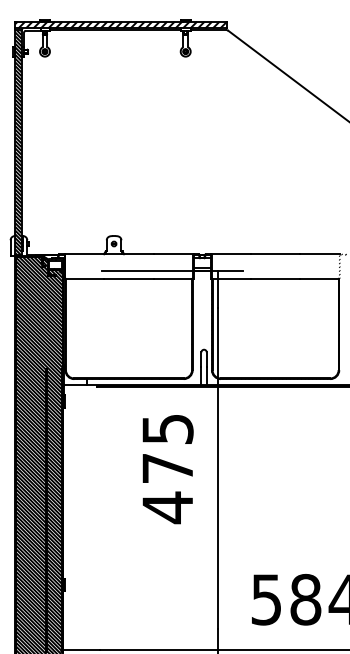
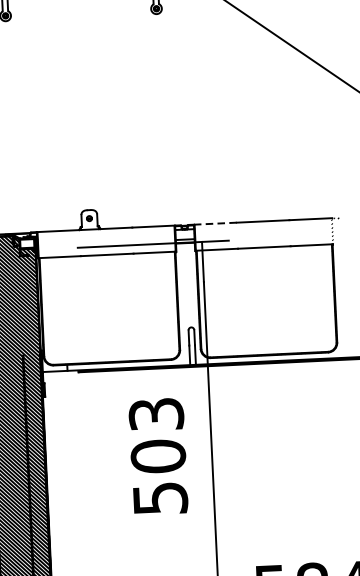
line: (231, 254) -> (215, 223), solid -> dashed
text: (167, 469) -> (158, 457), 475 -> 503

